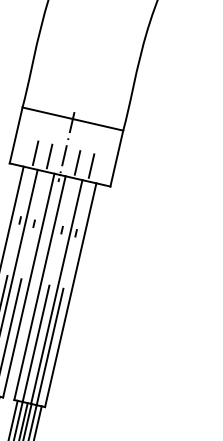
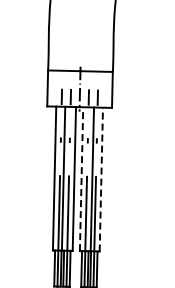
line: (39, 288) -> (81, 179), solid -> dashed
line: (71, 295) -> (101, 179), solid -> dashed

